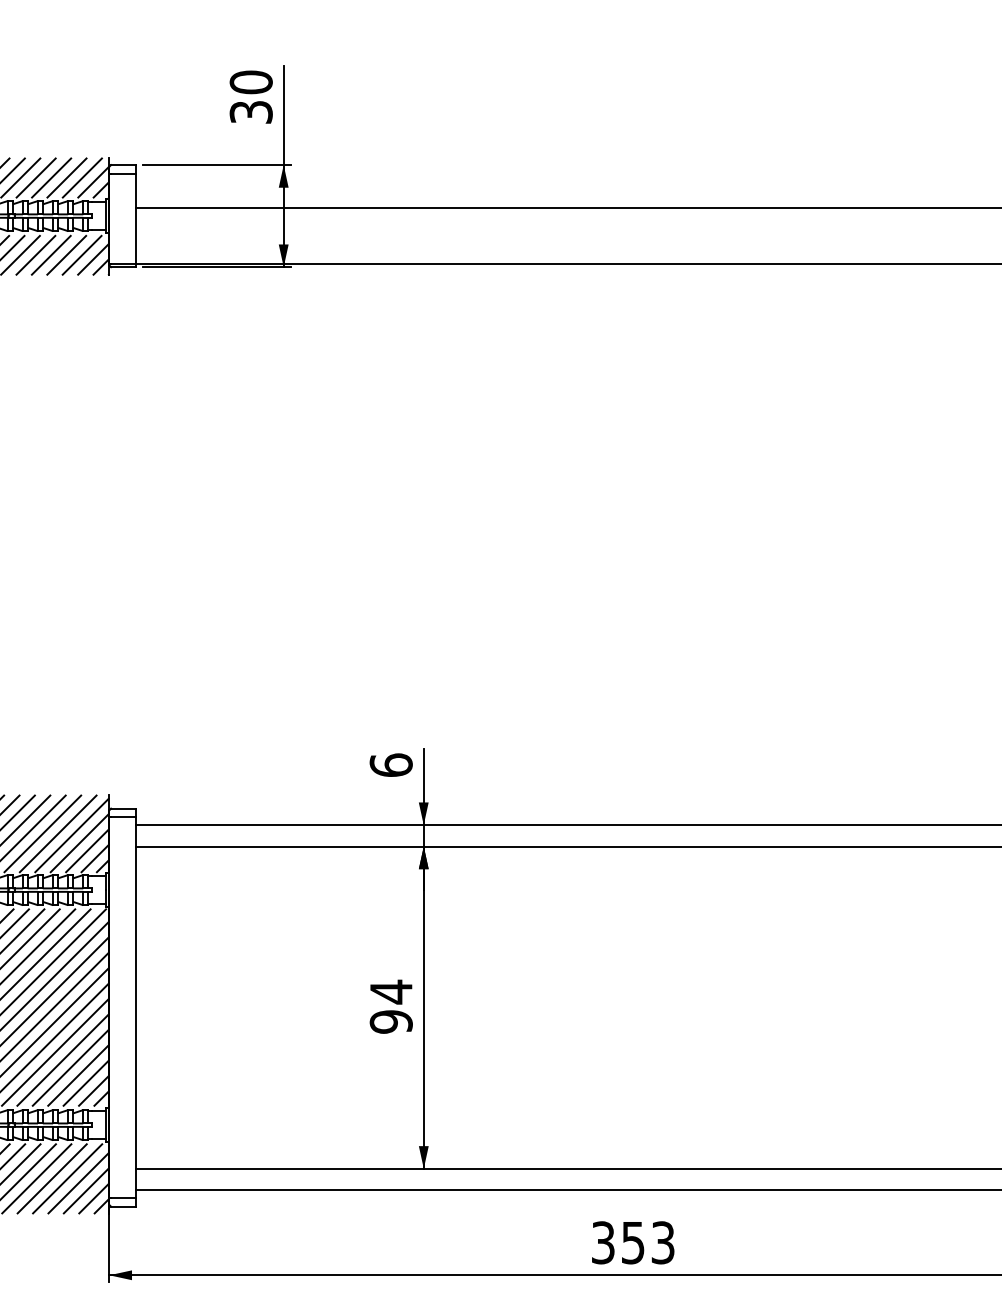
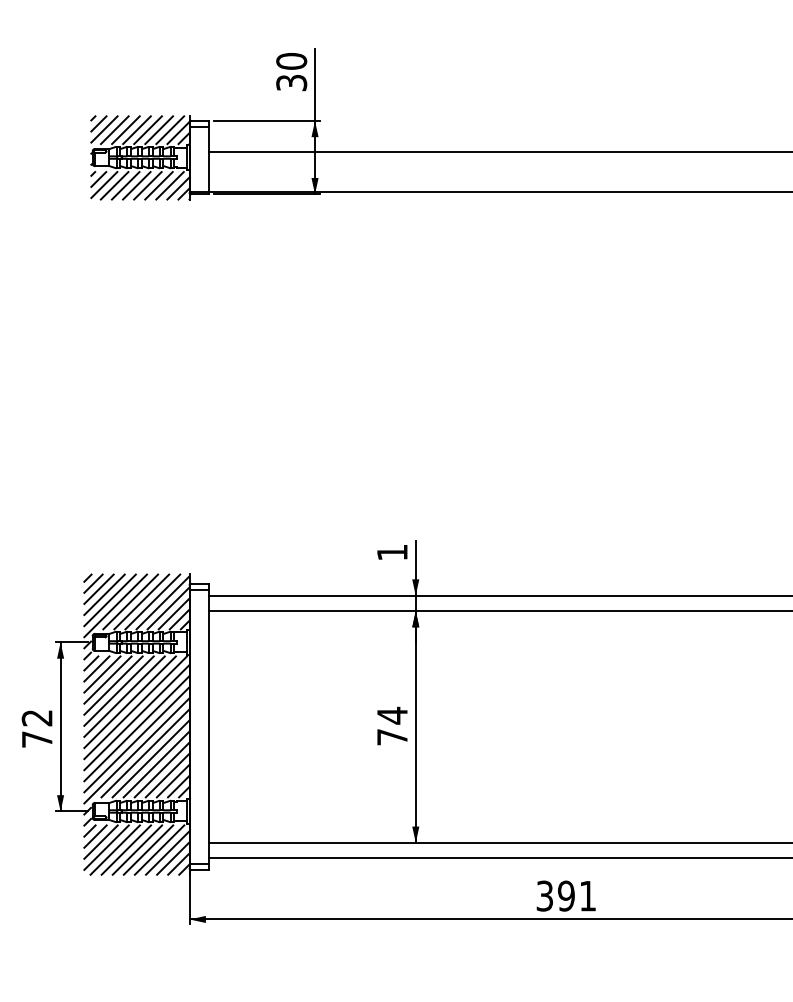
text: (390, 765) -> (391, 552), 6 -> 1
text: (391, 1020) -> (392, 736), 94 -> 74
text: (648, 1241) -> (577, 895), 353 -> 391

